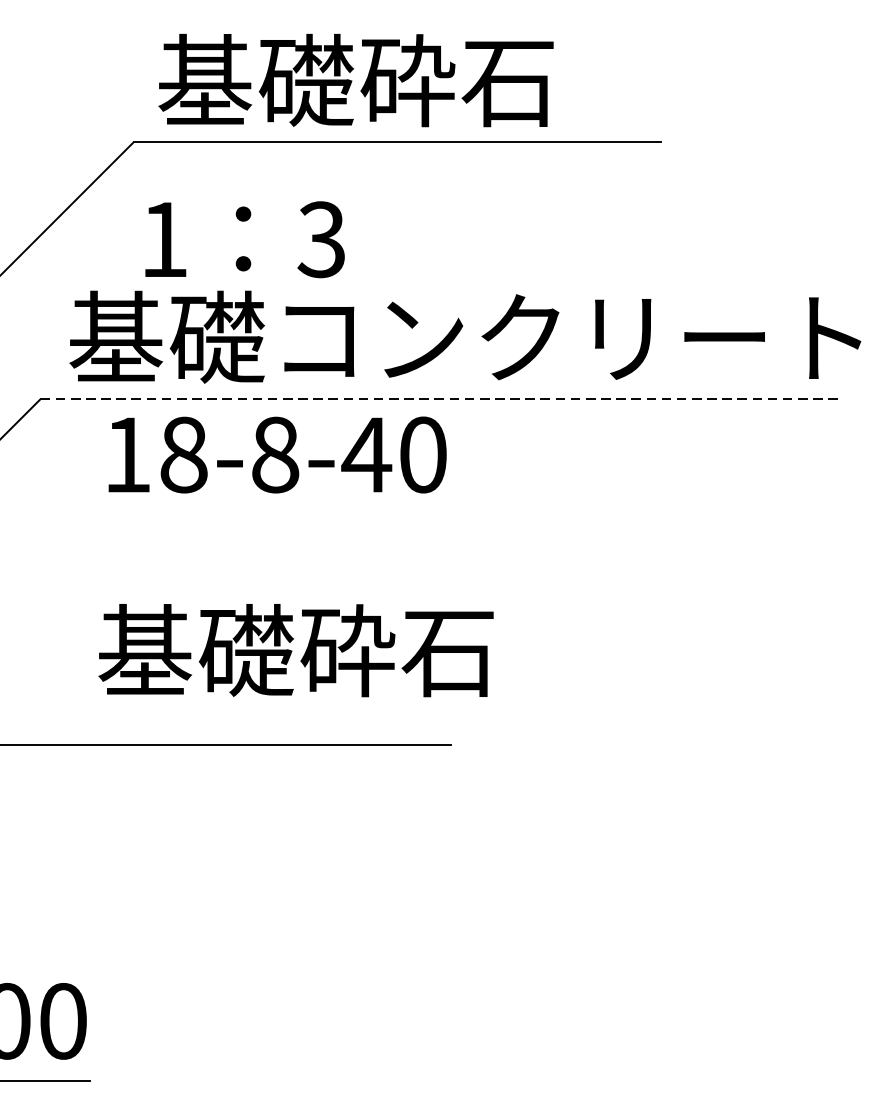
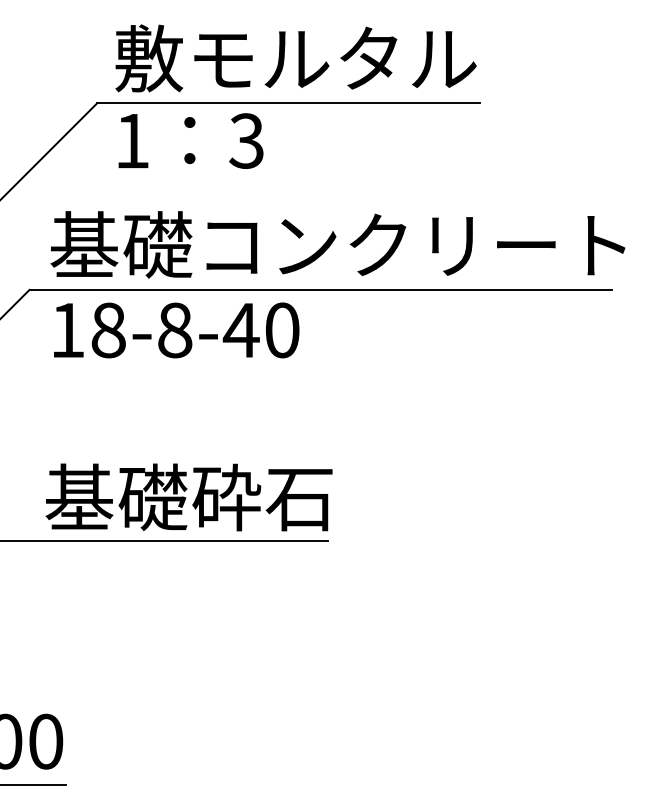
text: (406, 80) -> (295, 58), 基礎砕石 -> 敷モルタル
text: (244, 238) -> (190, 140), moved
line: (442, 398) -> (321, 289), dashed -> solid
text: (277, 455) -> (176, 330), moved
text: (295, 650) -> (188, 497), moved

